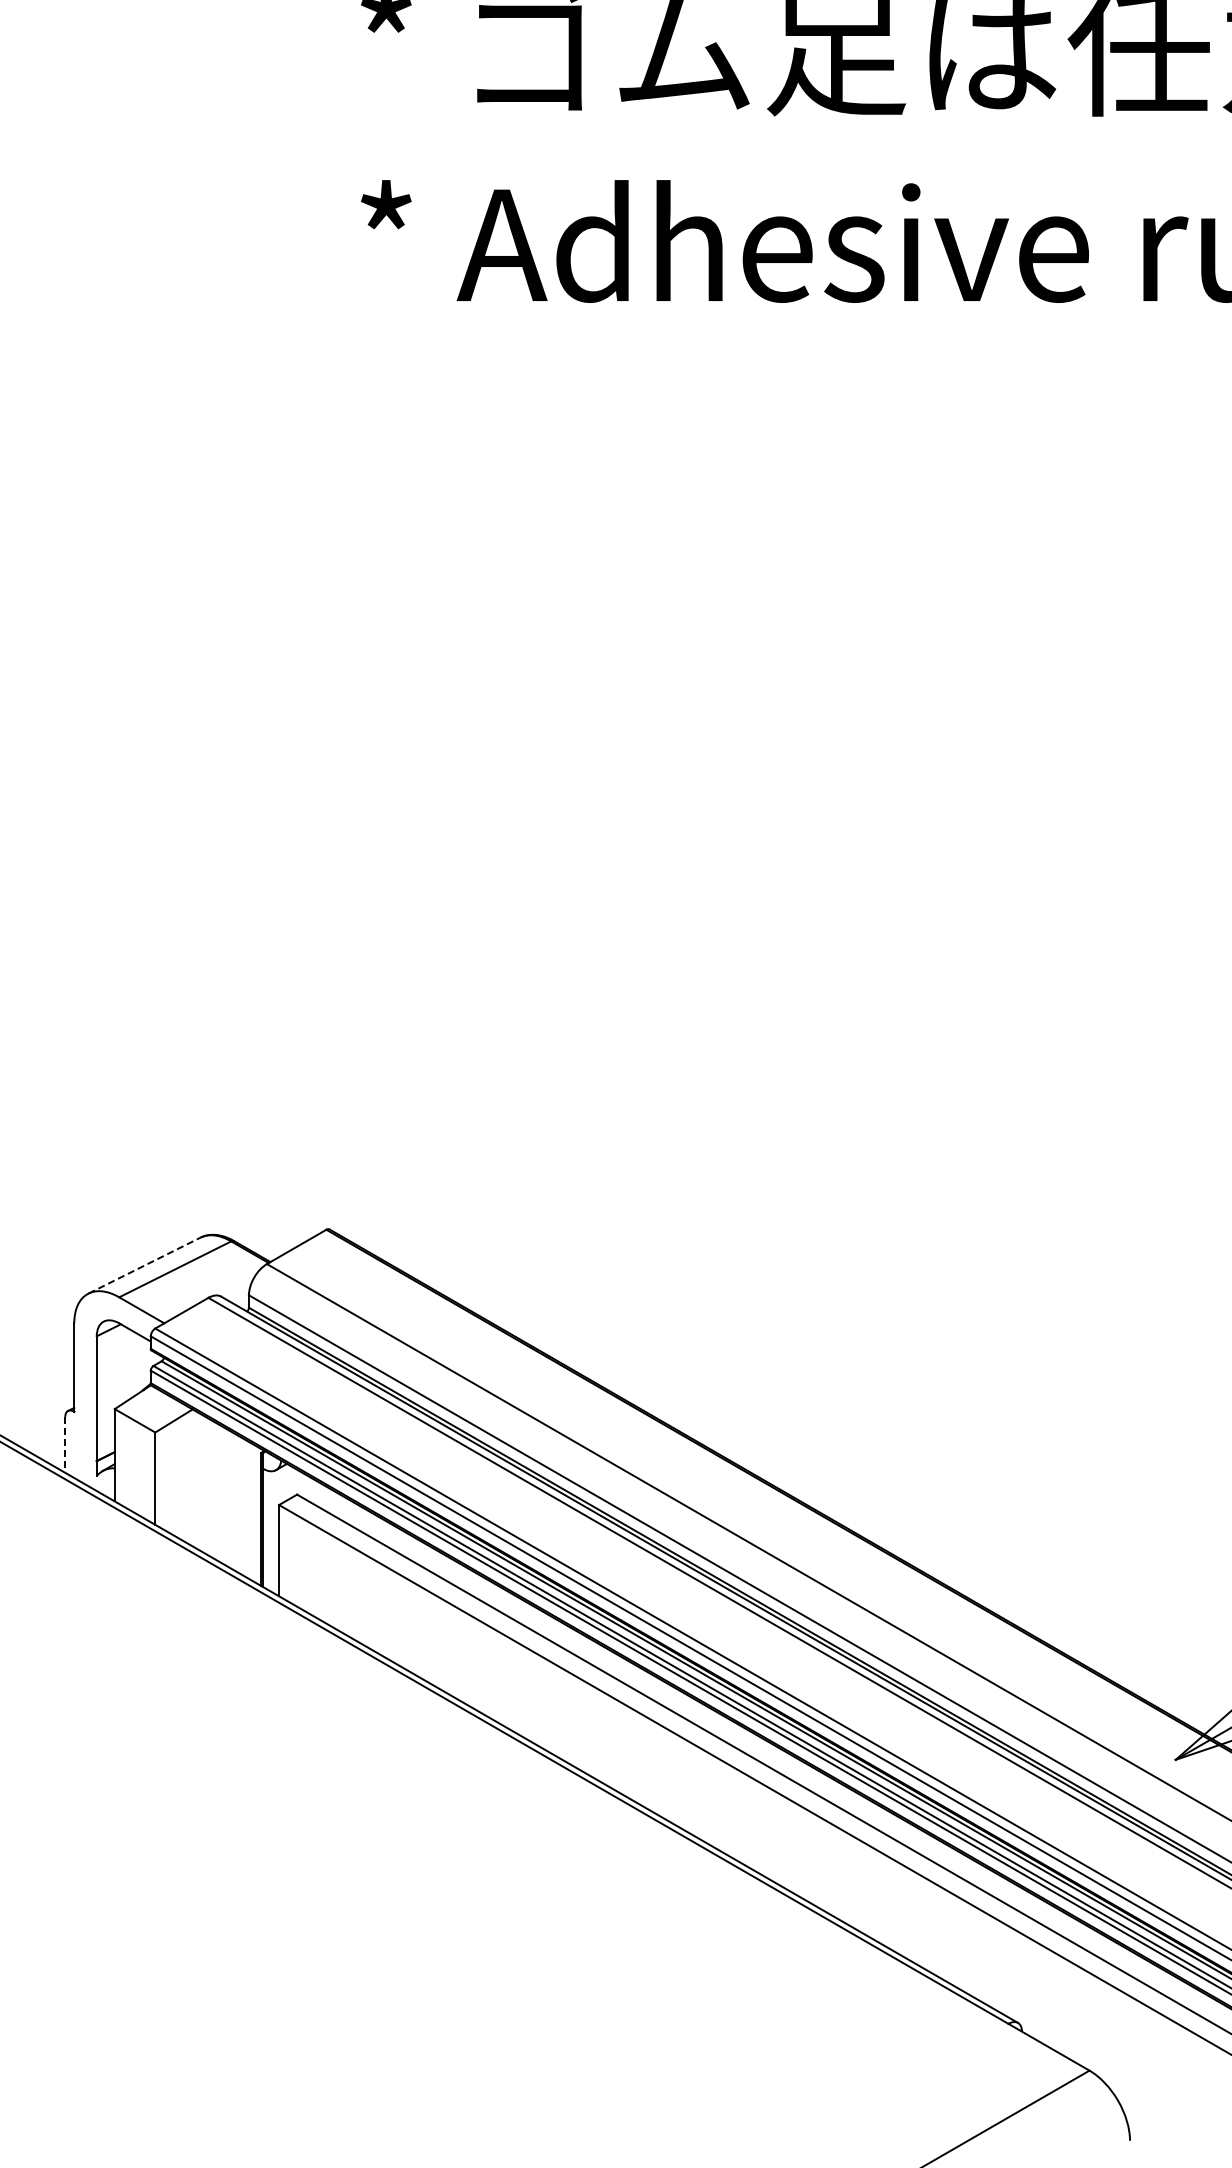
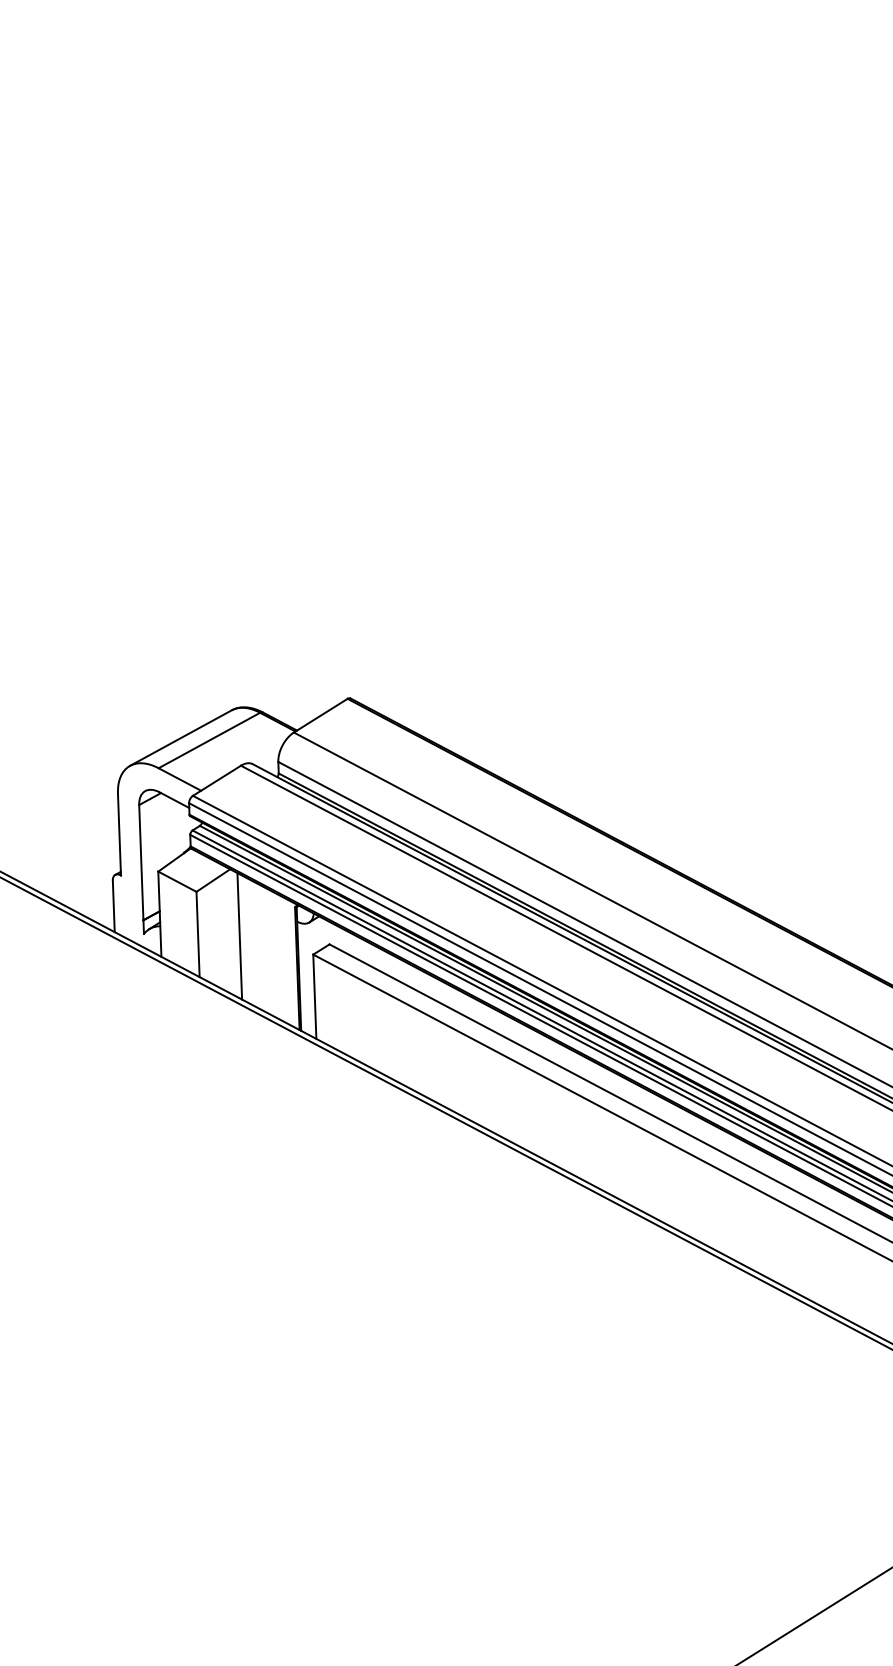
line: (144, 1265) -> (180, 737), dashed -> solid
line: (65, 1444) -> (113, 905), dashed -> solid
line: (200, 1481) -> (239, 935), added

